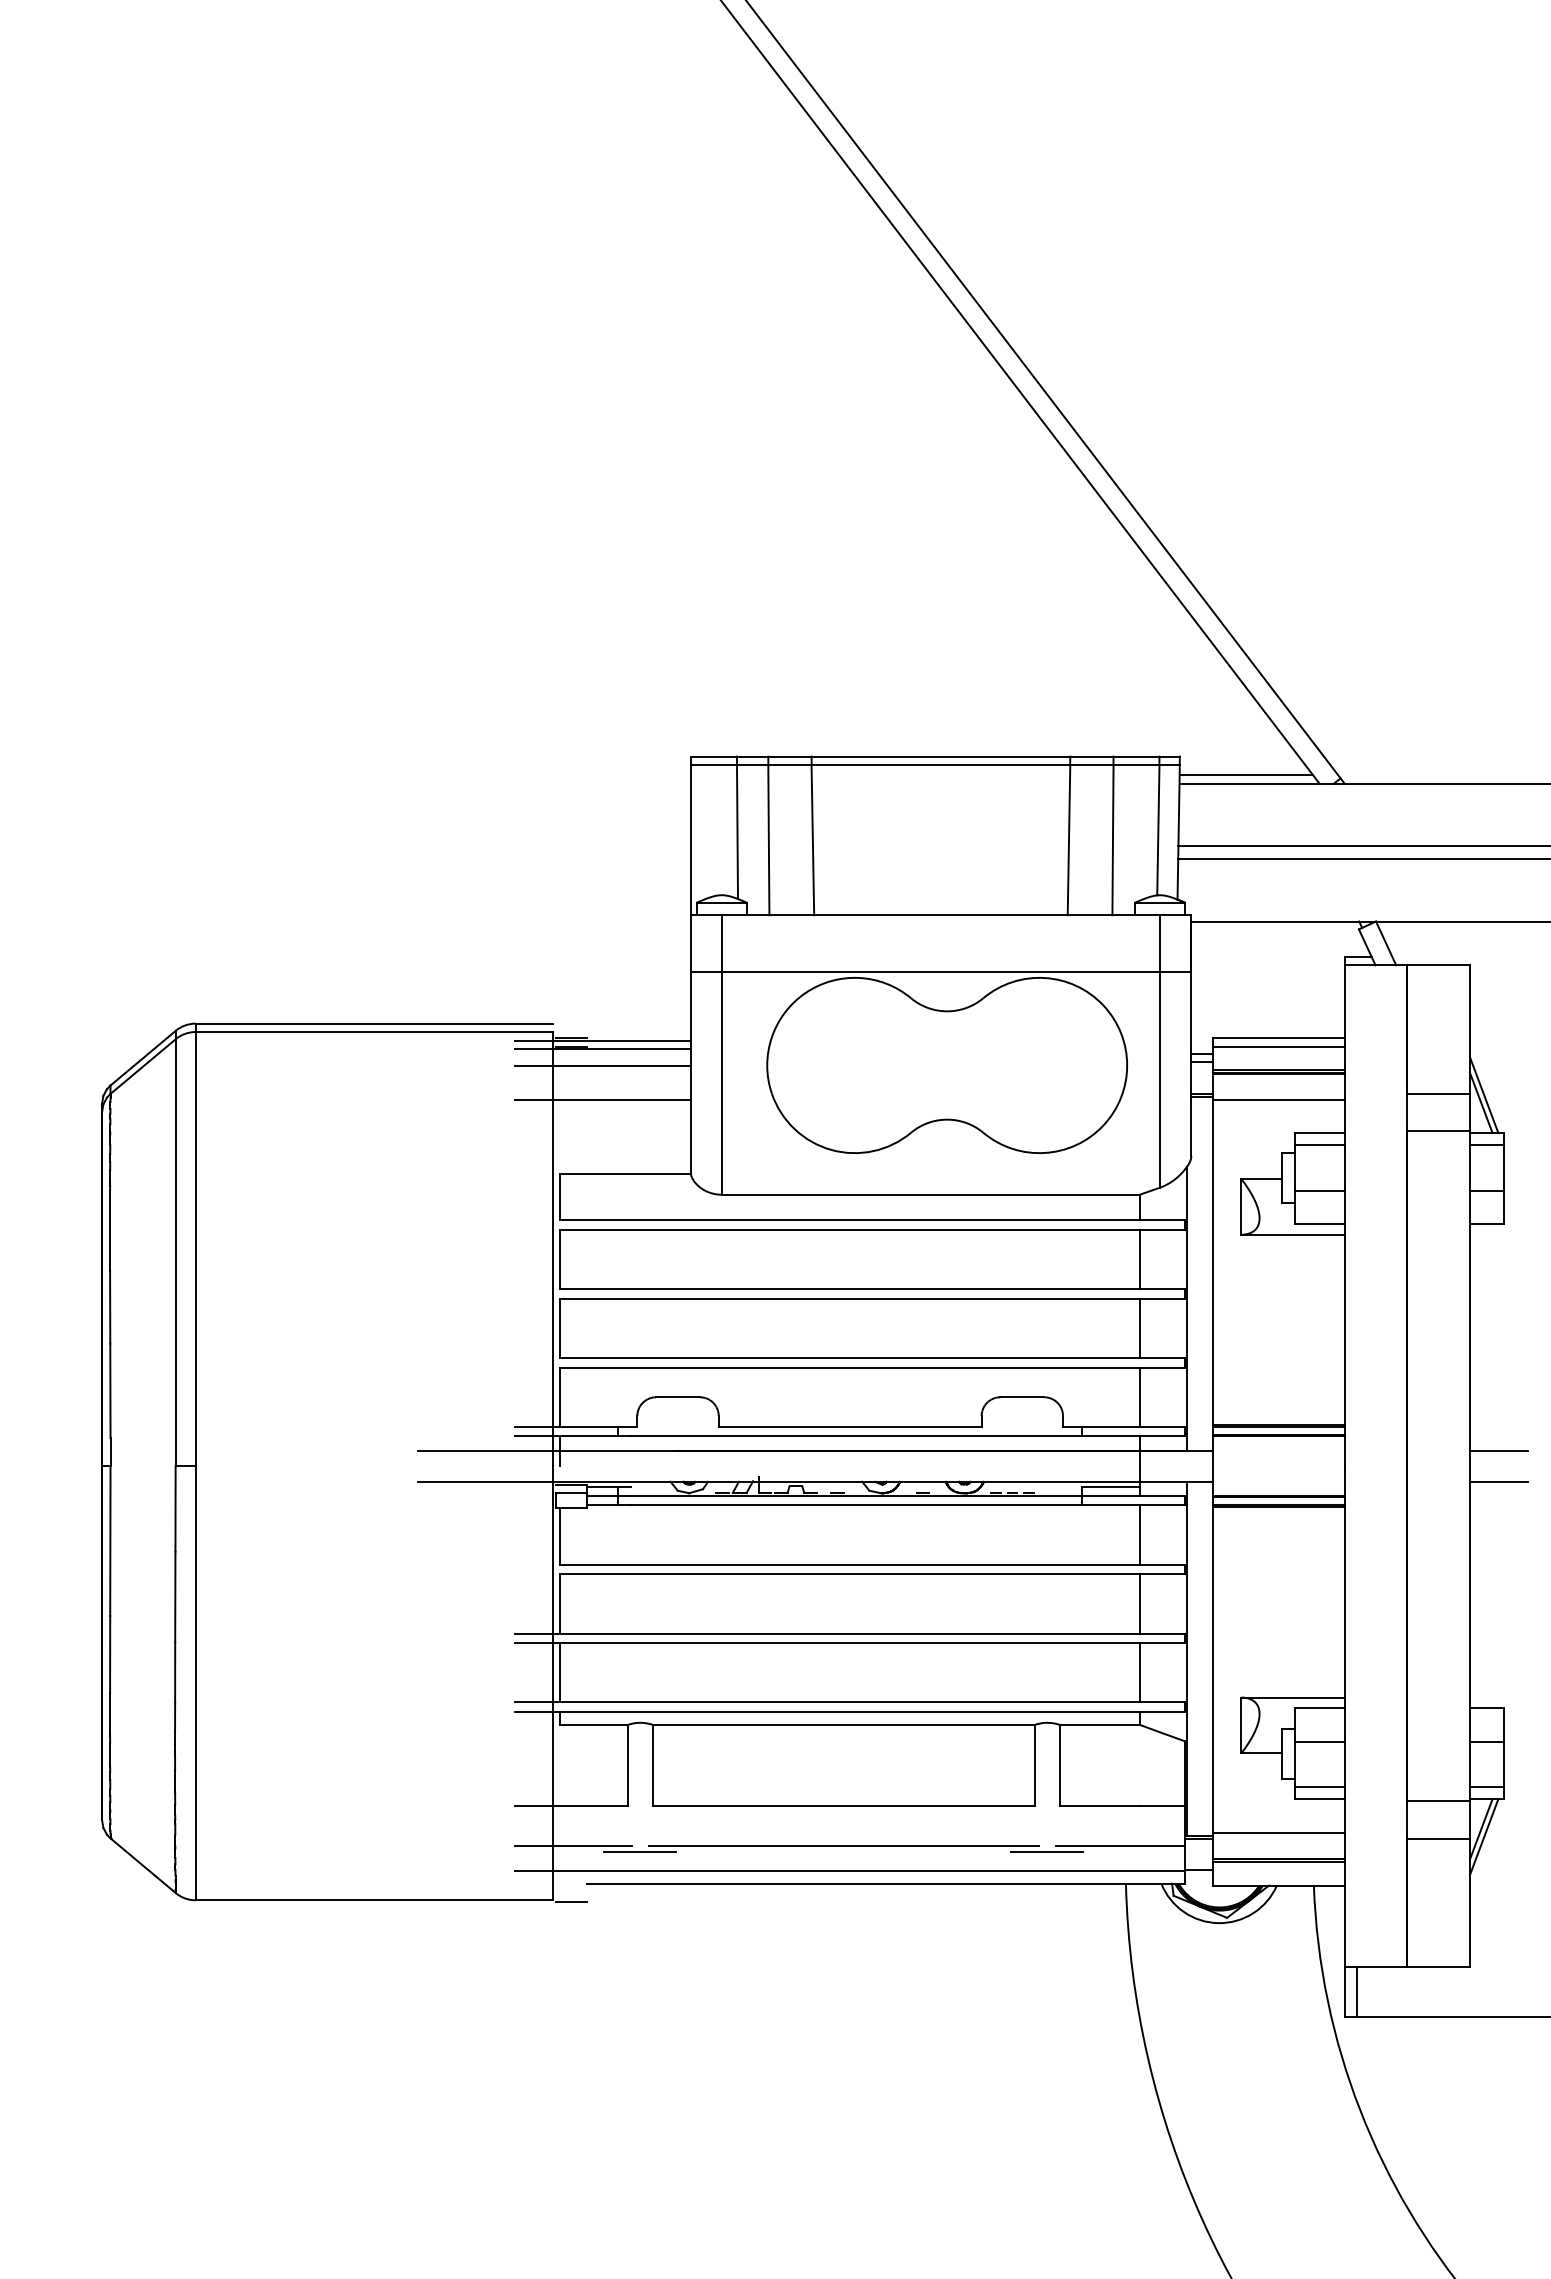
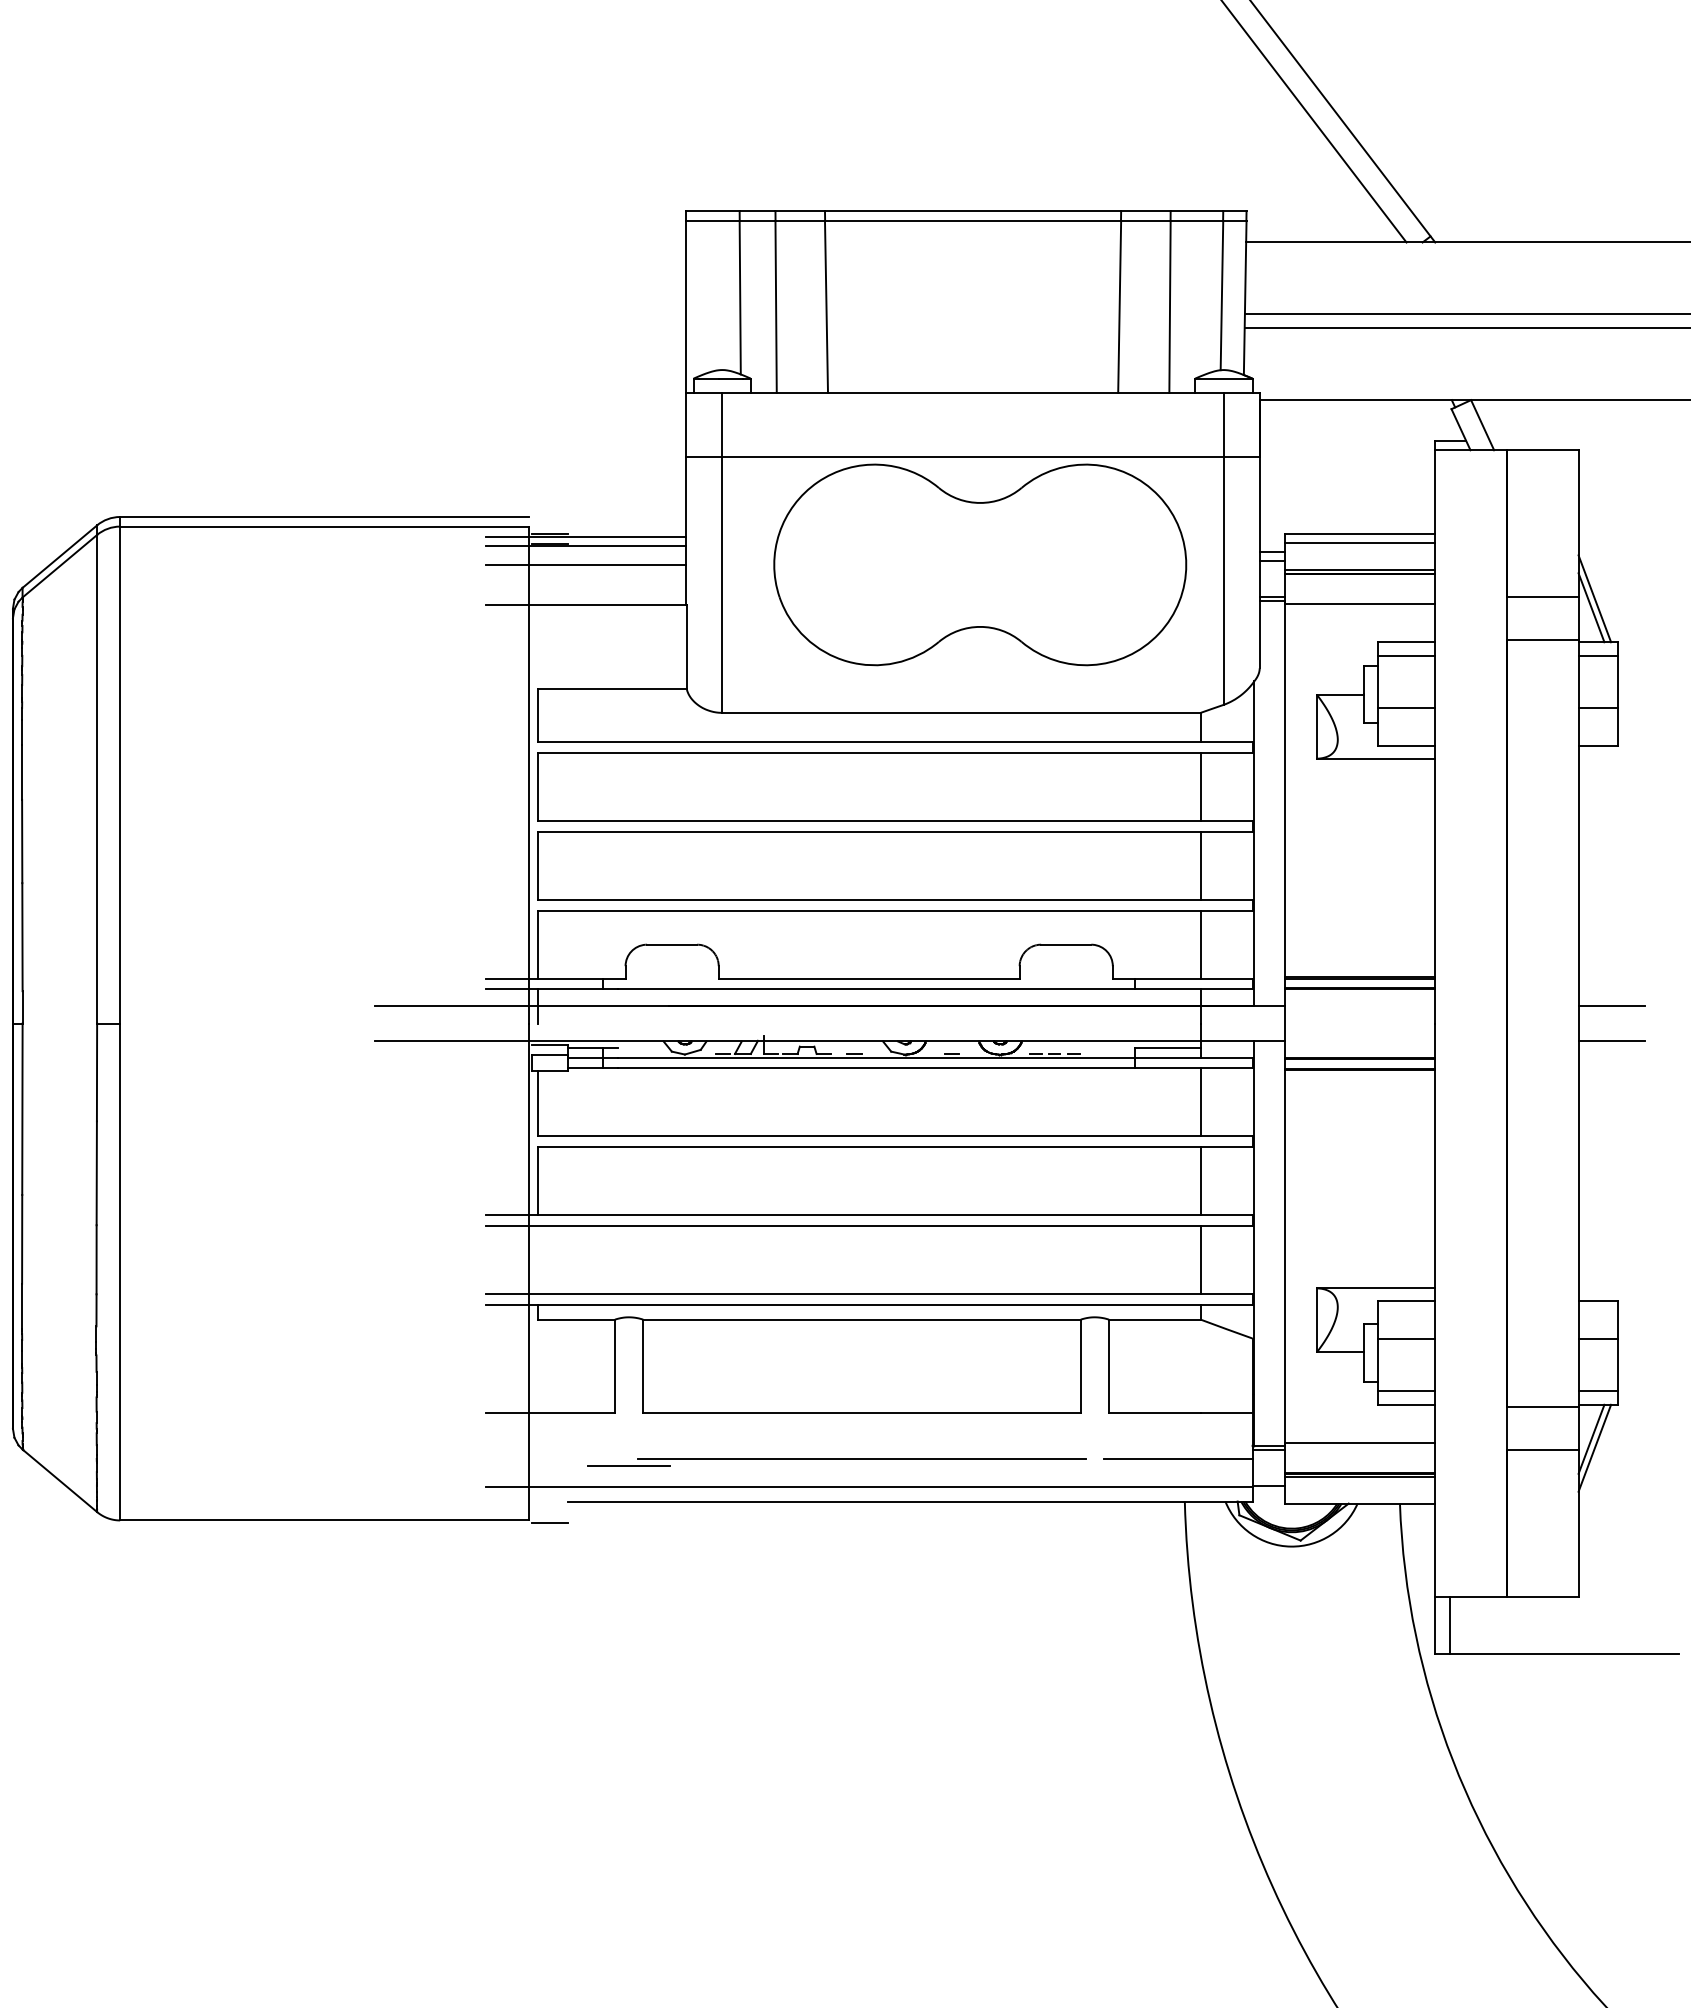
line: (1246, 775) -> (1322, 233), removed
line: (560, 1672) -> (537, 1259), removed
line: (573, 1846) -> (552, 1458), removed
line: (1047, 1852) -> (1095, 1465), removed

